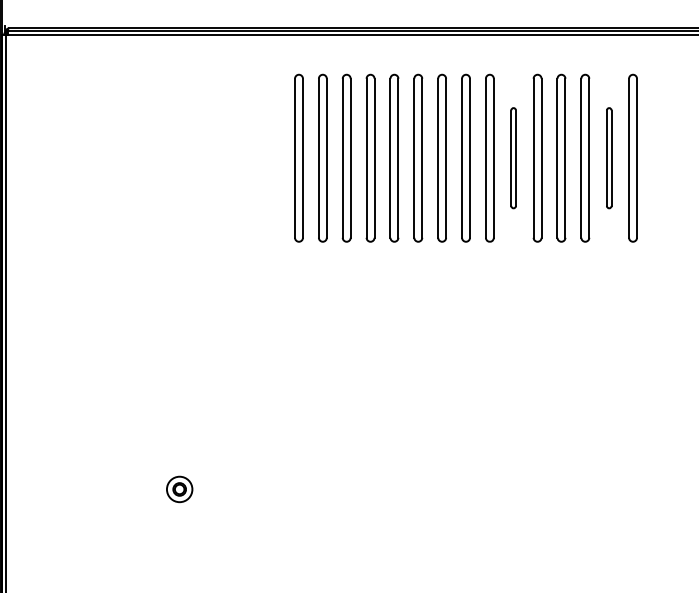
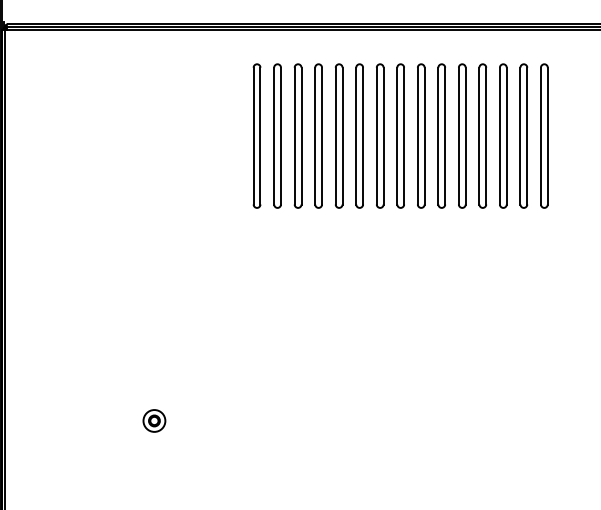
part: (513, 157) -> (441, 135), size x1.67
part: (608, 157) -> (523, 135), size x1.67

